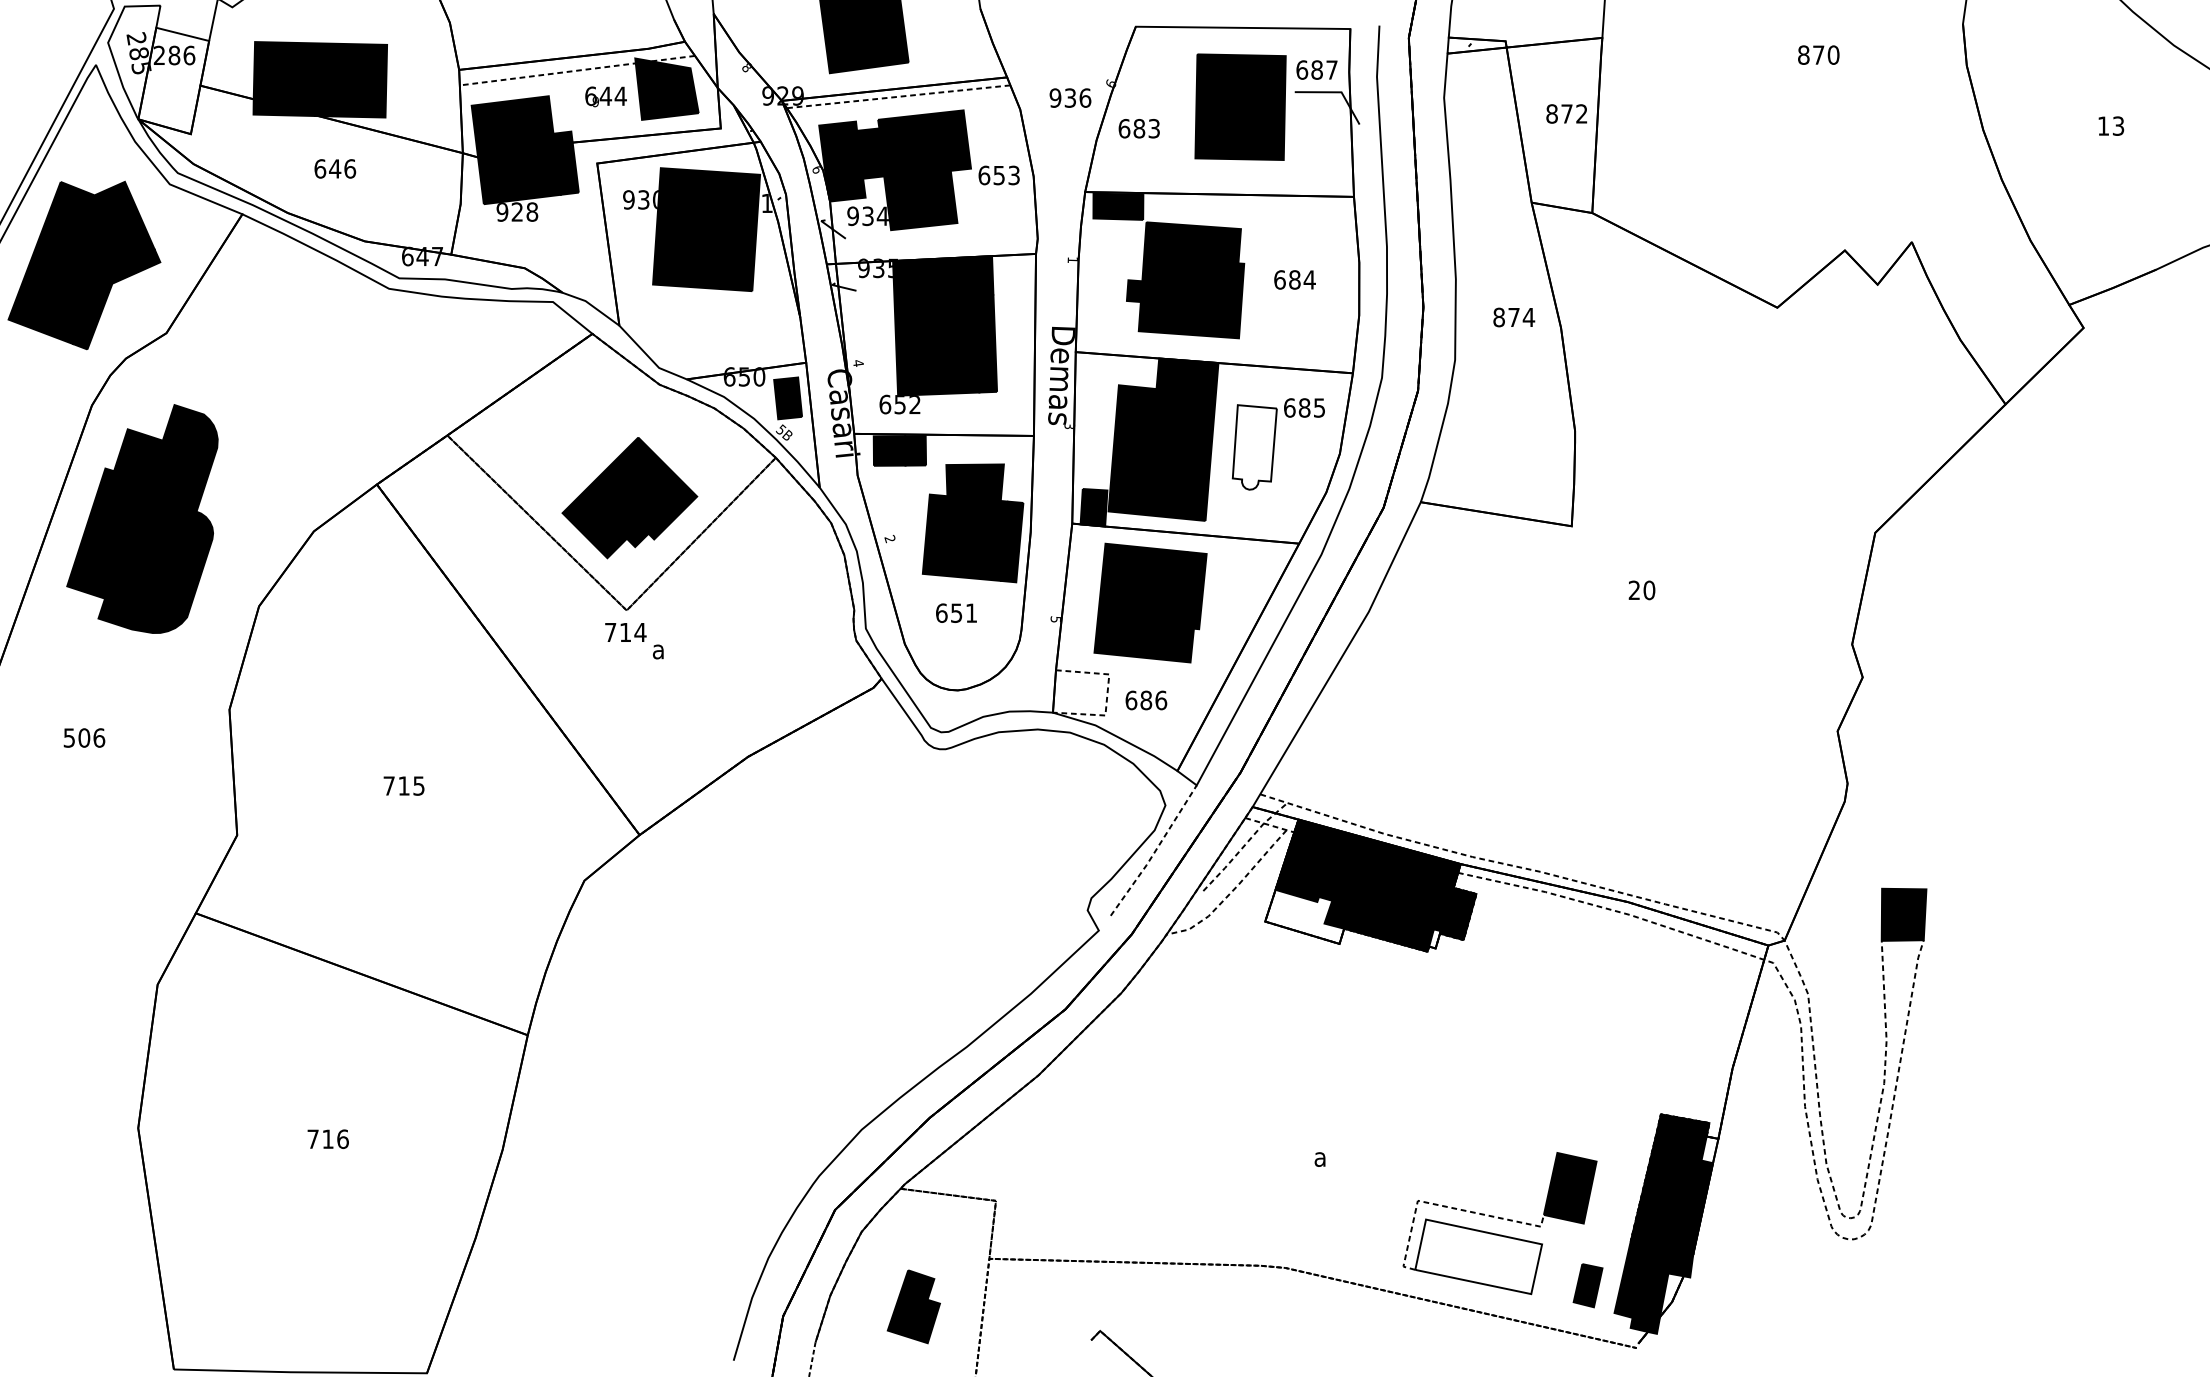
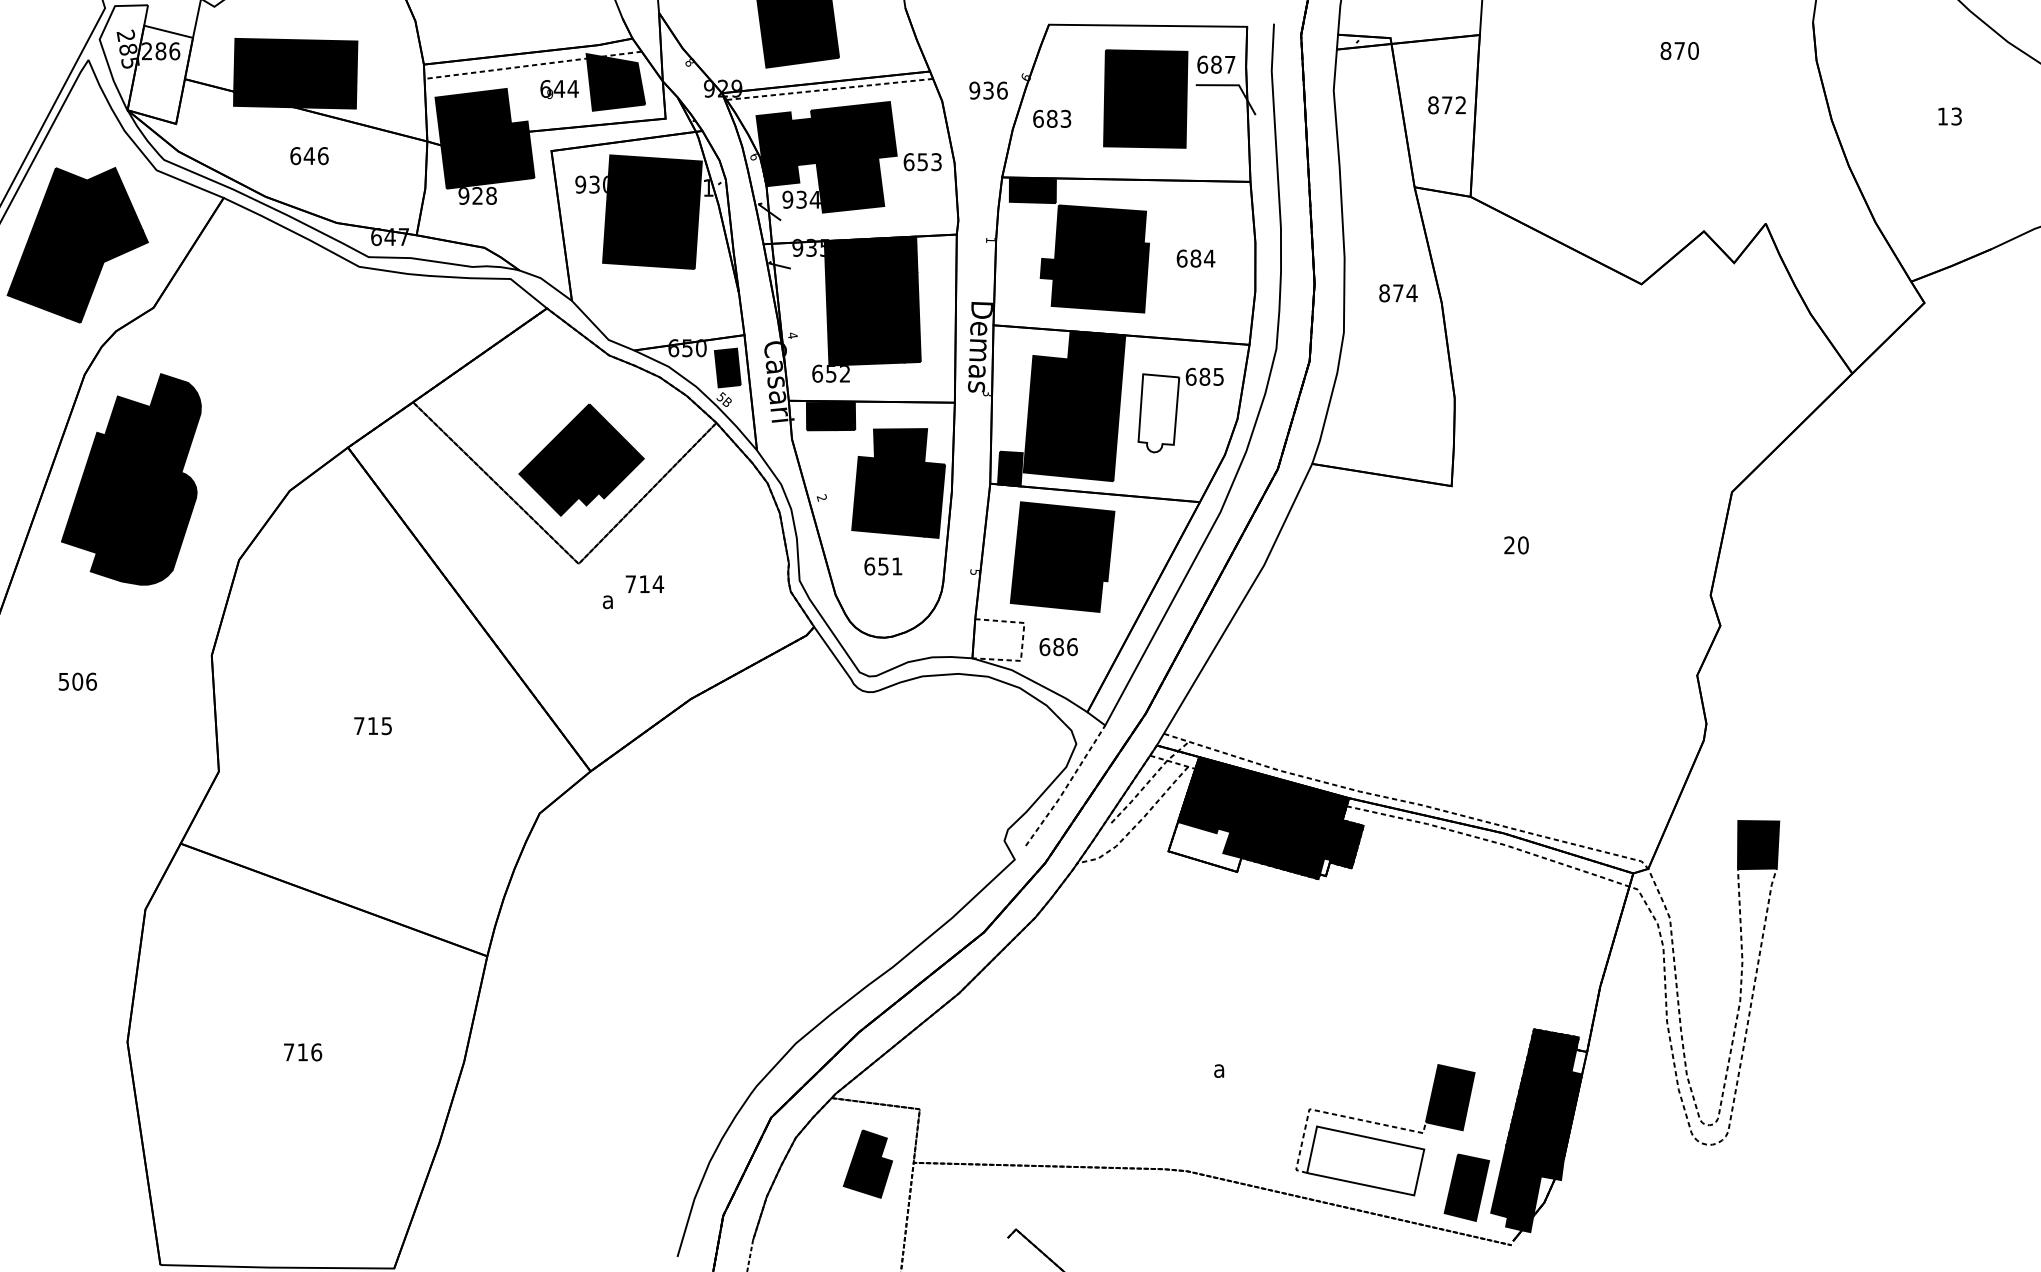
text: (625, 631) -> (644, 583), moved
part: (1587, 1285) -> (1466, 1187), size x1.67
part: (913, 1306) -> (867, 1163), moved

